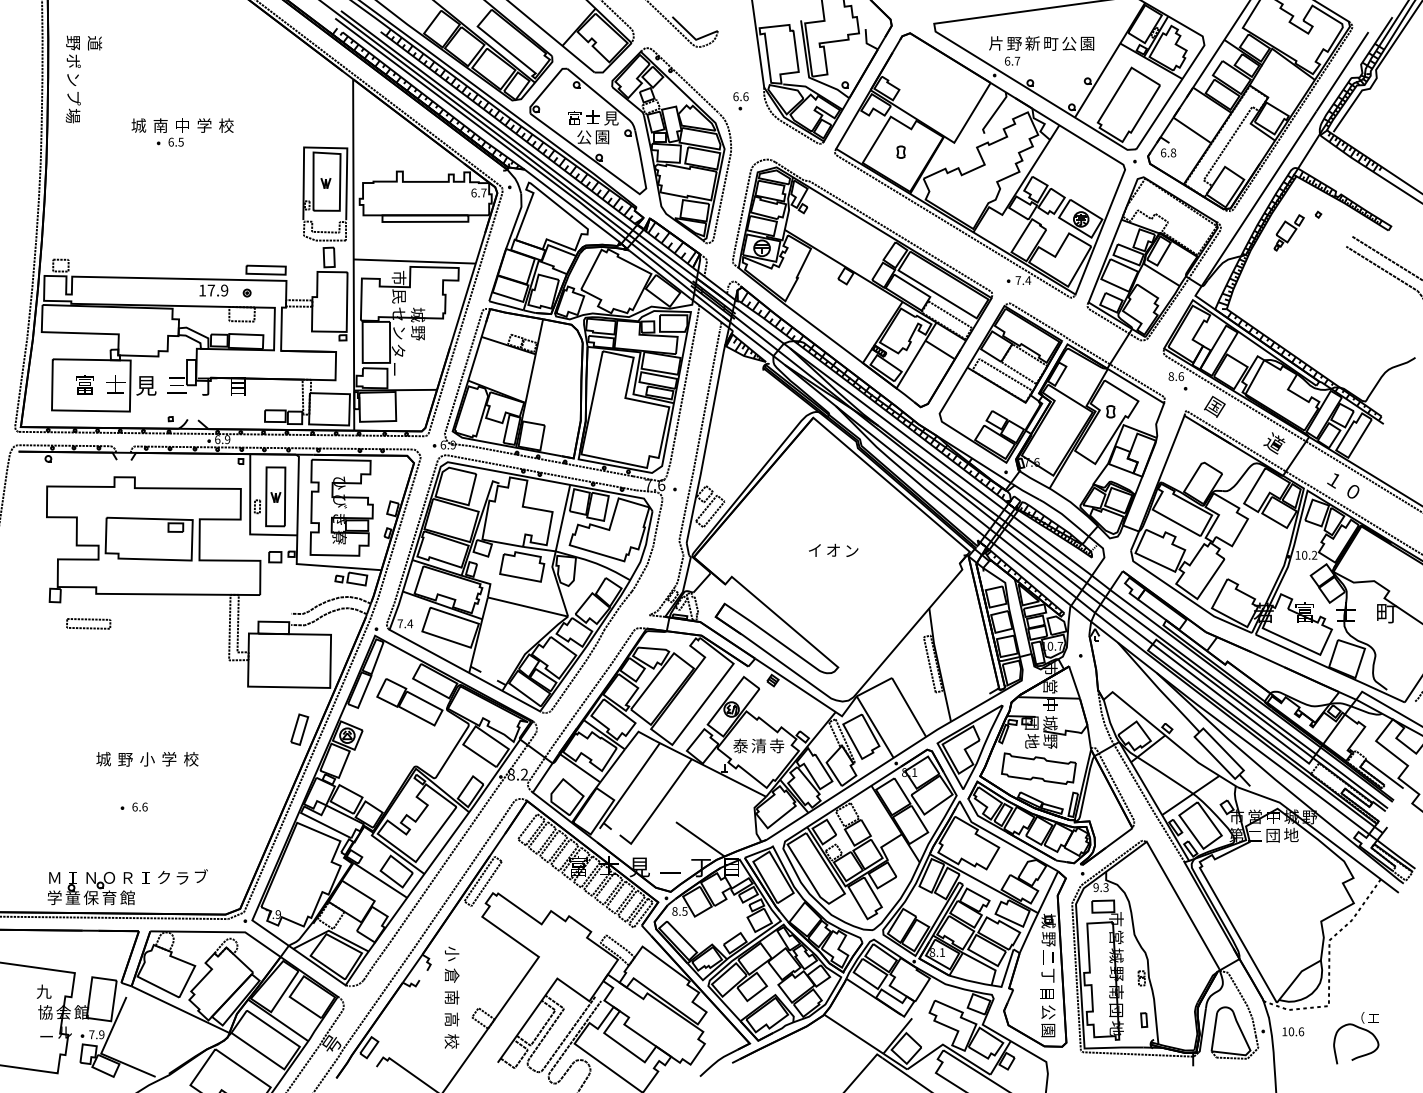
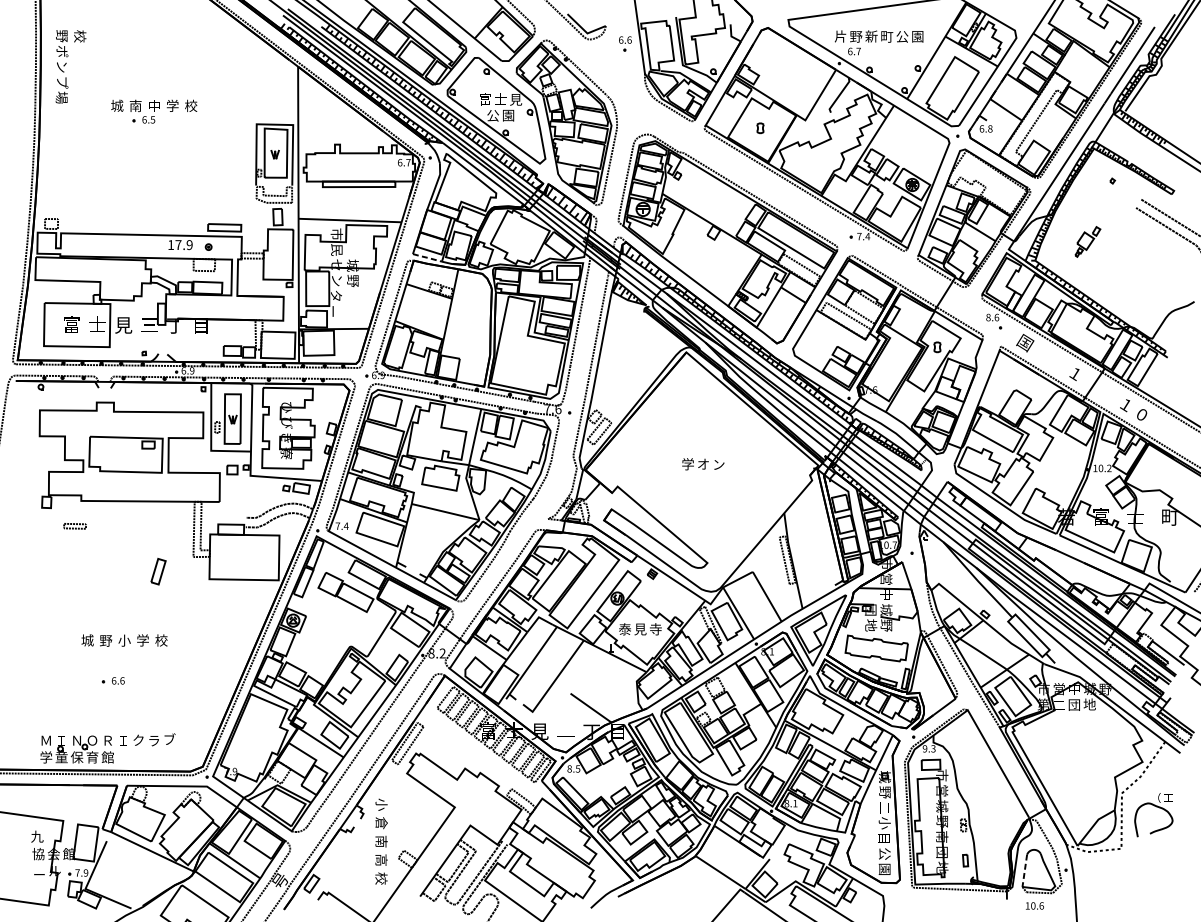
text: (94, 43) -> (79, 36), 道 -> 校
part: (740, 101) -> (624, 44), moved
part: (1288, 232) -> (1087, 241), moved
line: (506, 305) -> (427, 257), solid -> dashed
text: (1274, 443) -> (1075, 374), 道 -> １
text: (815, 550) -> (688, 464), イ -> 学
part: (88, 623) -> (74, 525), size x0.6
part: (299, 729) -> (158, 571), moved
text: (758, 745) -> (640, 628), 清 -> 見
text: (1048, 975) -> (884, 822), 丁 -> 小
part: (1360, 1029) -> (1157, 807), moved
text: (1293, 1031) -> (1035, 905), moved
line: (1214, 1032) -> (1024, 871), solid -> dashed

